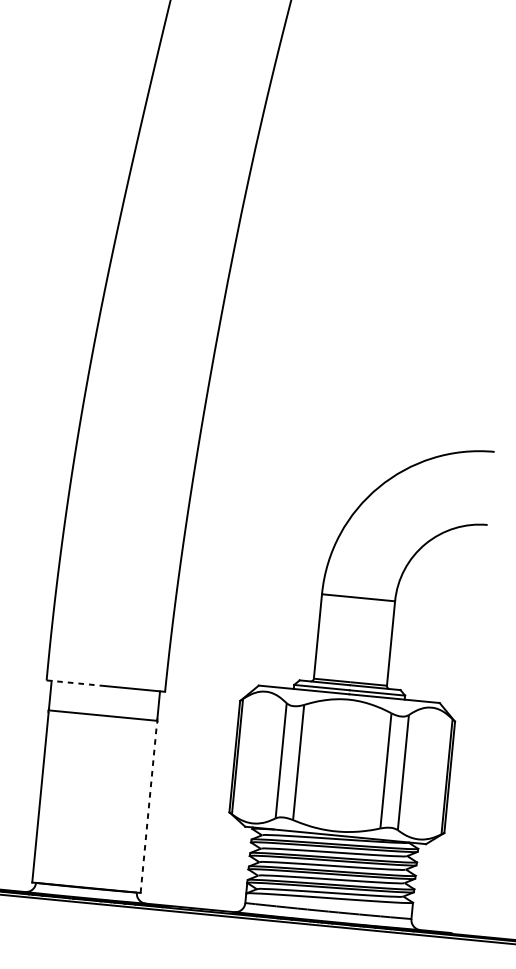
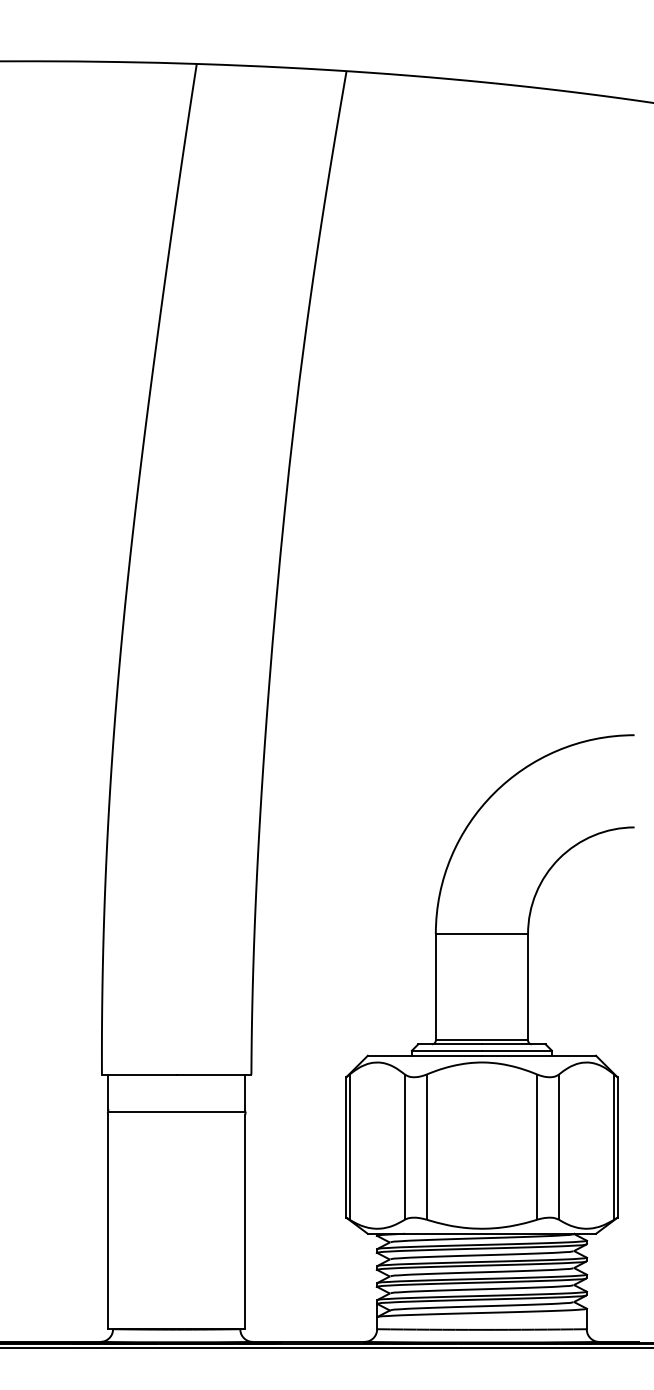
line: (76, 683) -> (139, 1074), dashed -> solid
line: (149, 808) -> (245, 1222), dashed -> solid

